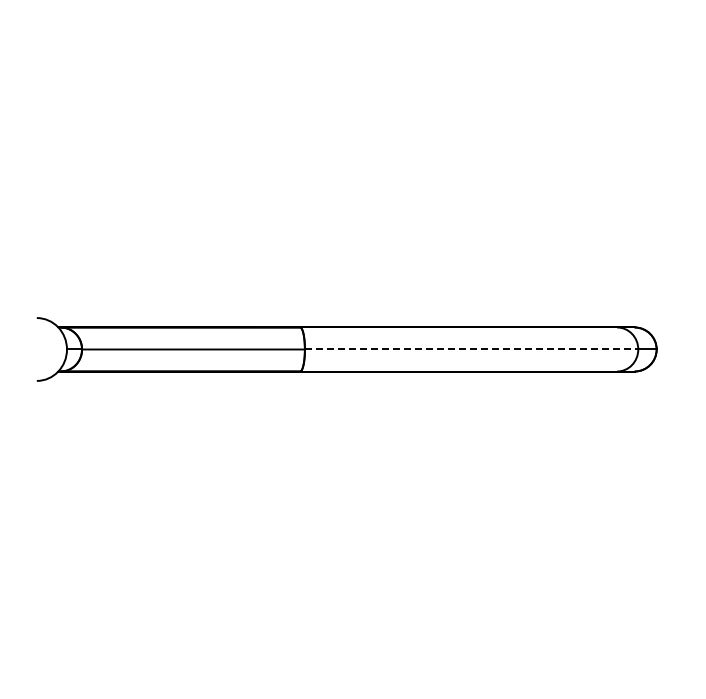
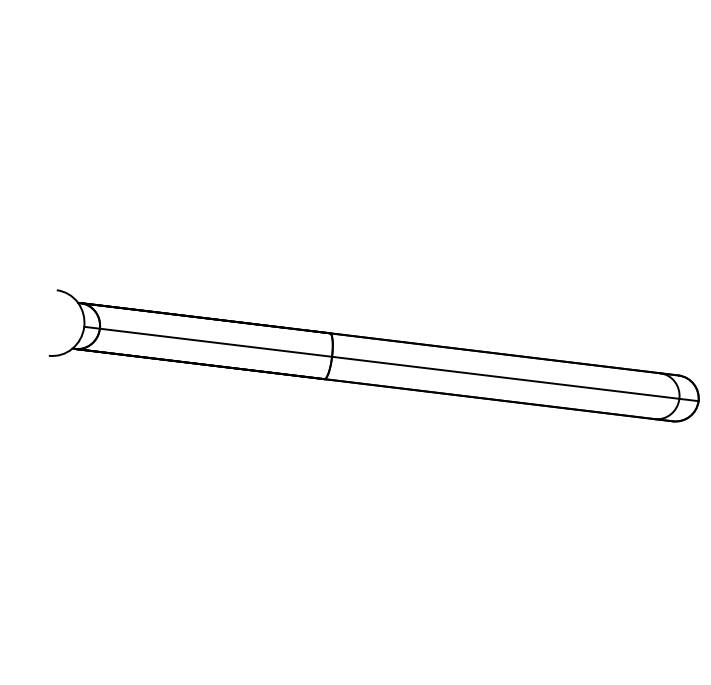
line: (471, 349) -> (505, 377), dashed -> solid

